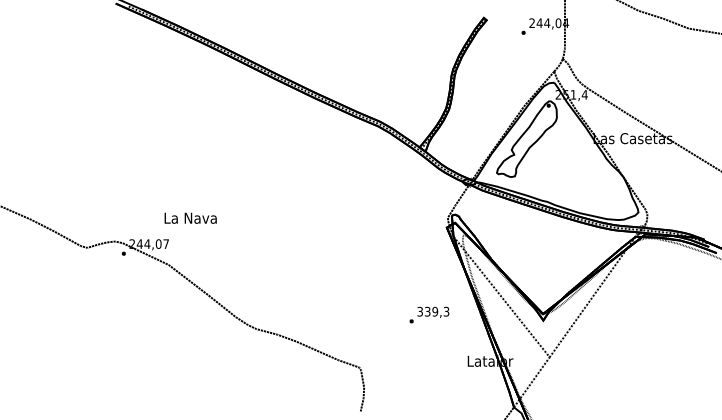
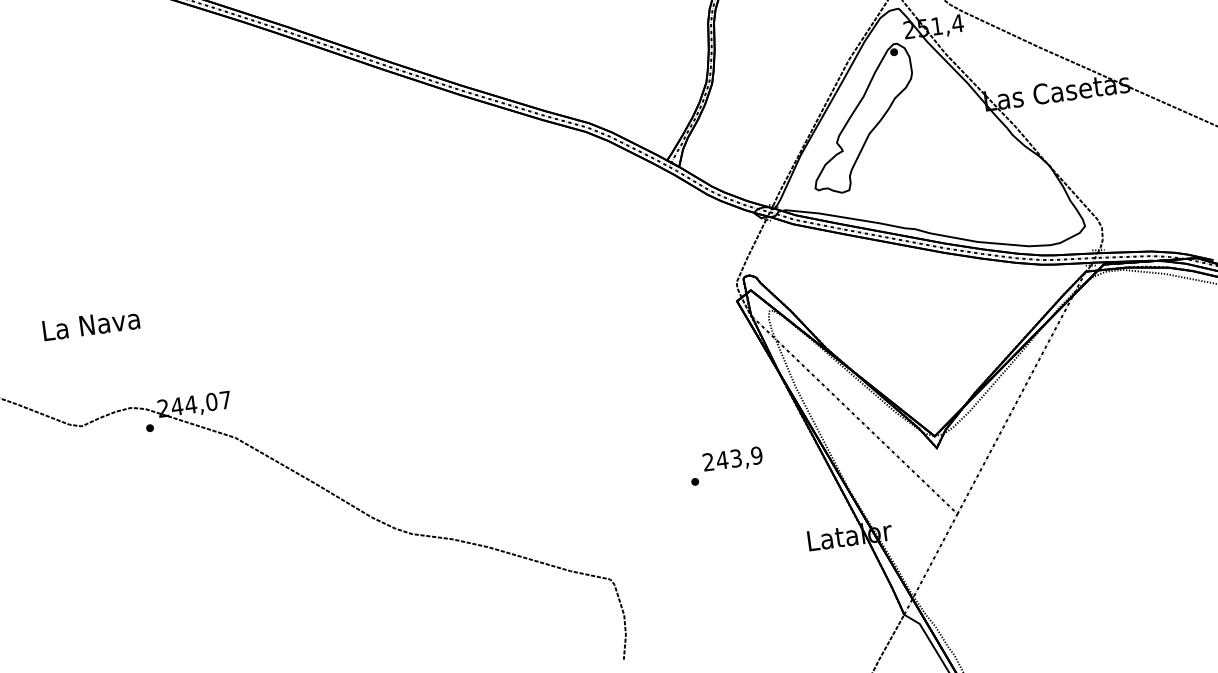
text: (190, 217) -> (90, 323), moved
text: (433, 311) -> (732, 458), 339,3 -> 243,9

